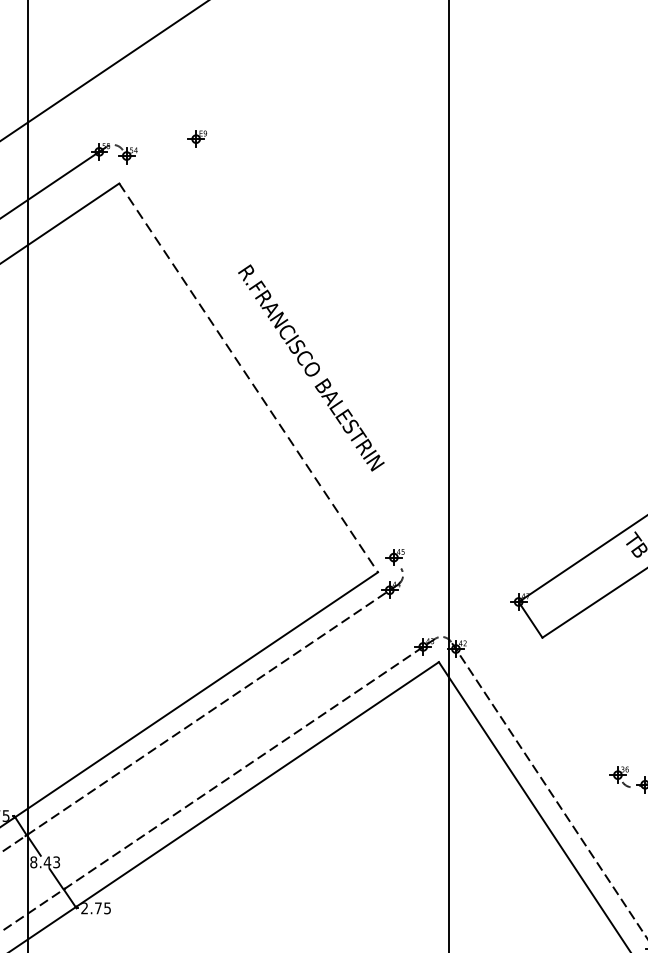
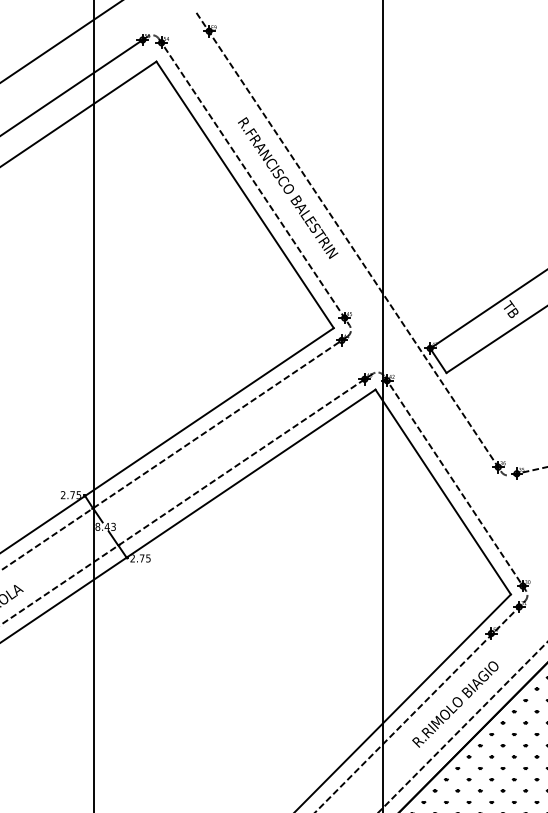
line: (260, 358) -> (253, 181), added
line: (249, 378) -> (245, 195), dashed -> solid
line: (399, 445) -> (348, 241), added

